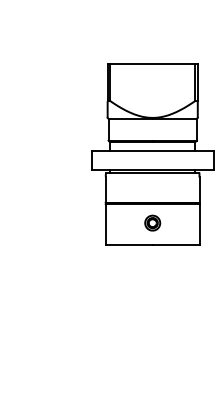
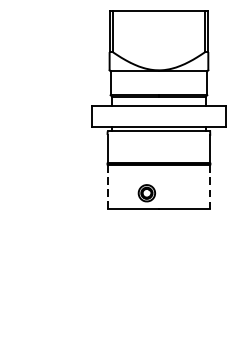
part: (152, 222) -> (146, 192), moved
line: (199, 223) -> (210, 185), solid -> dashed
line: (105, 224) -> (107, 187), solid -> dashed

